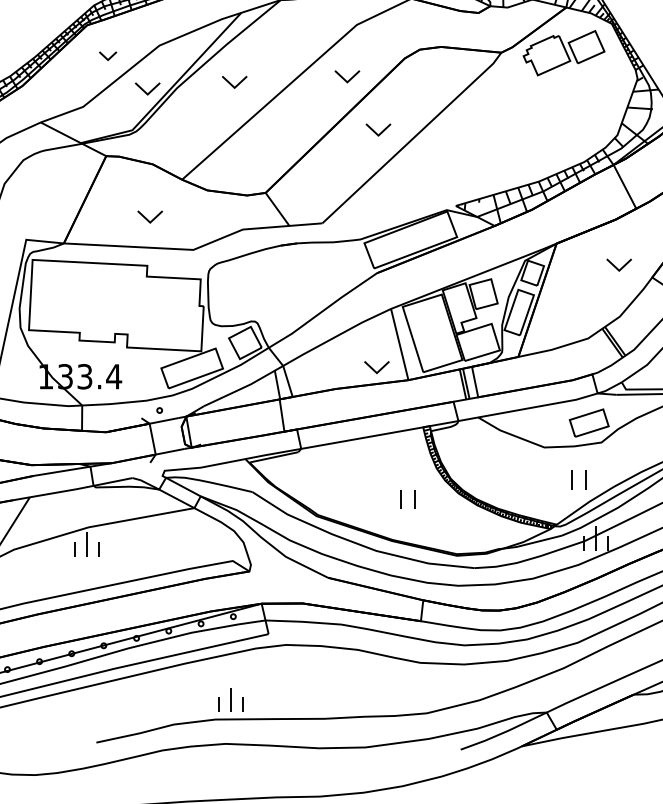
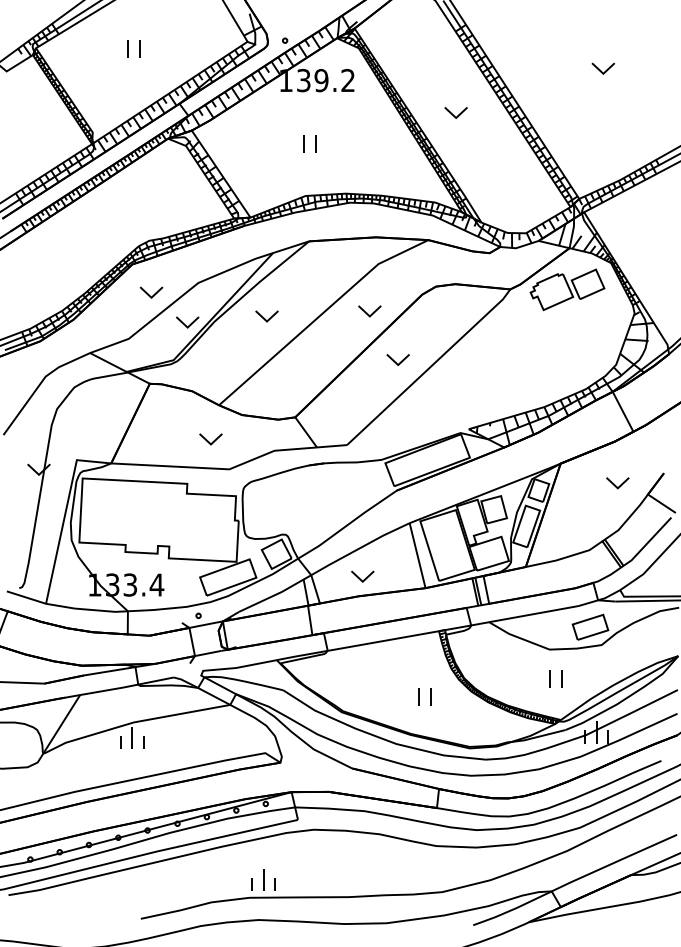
part: (108, 56) -> (151, 292), size x1.43
part: (149, 217) -> (210, 439), moved
part: (376, 367) -> (362, 576), moved
part: (578, 479) -> (555, 678), moved

